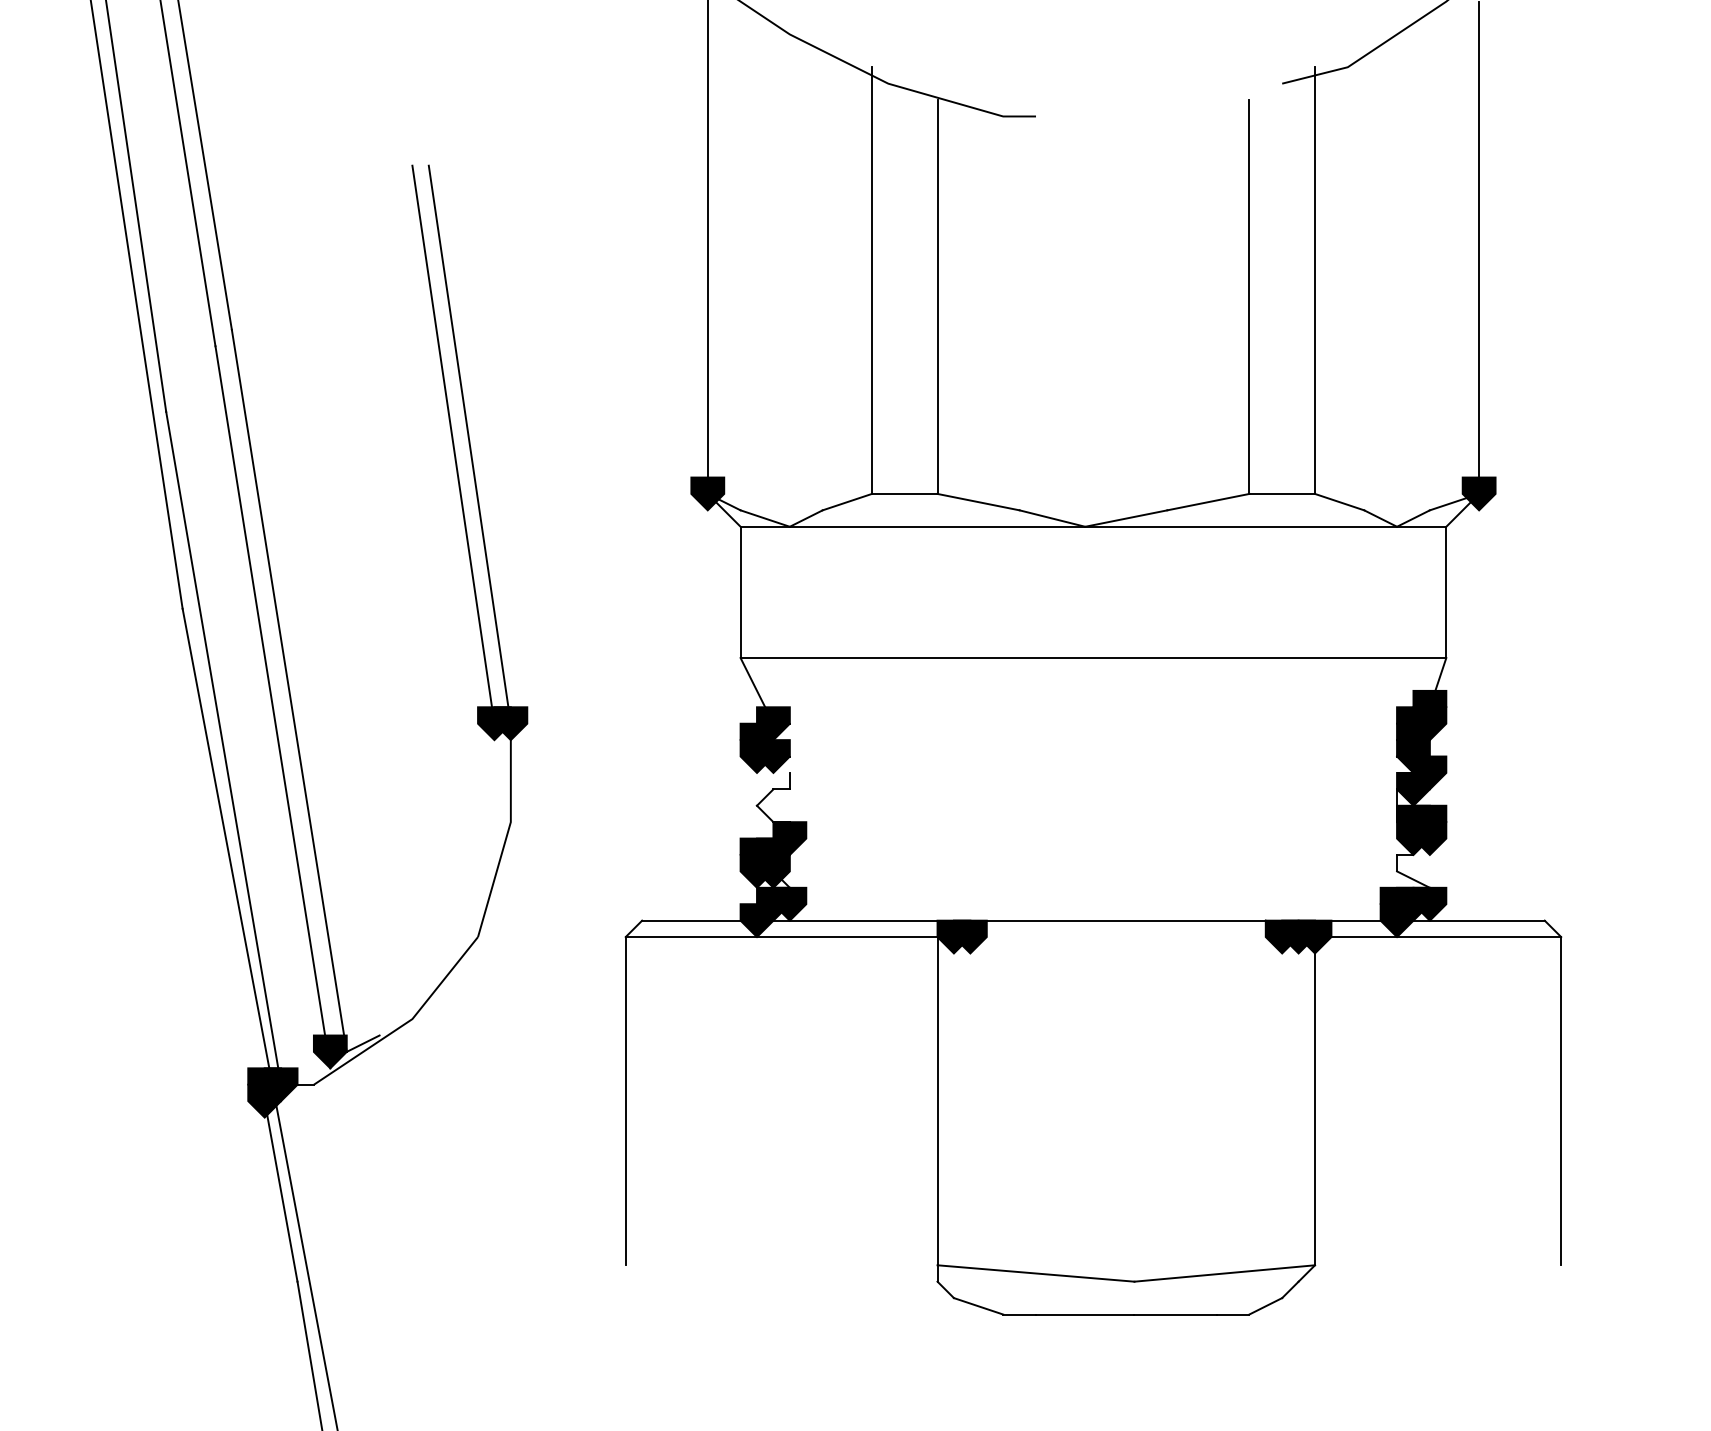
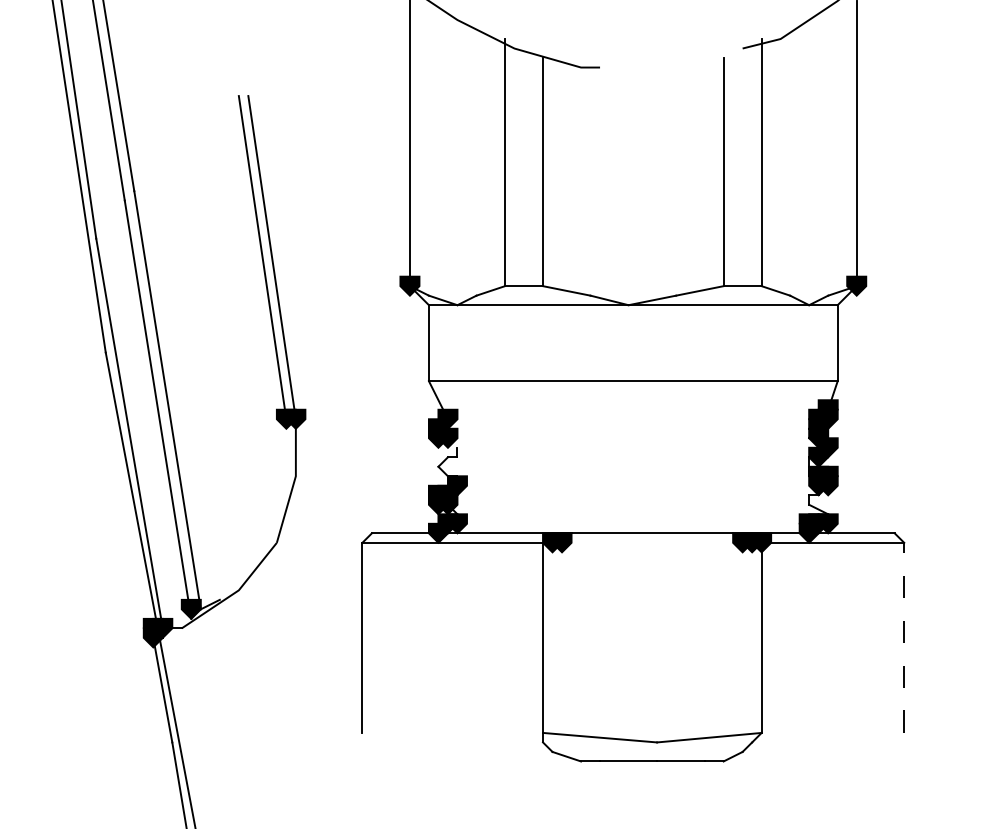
line: (1561, 1100) -> (904, 637), solid -> dashed

